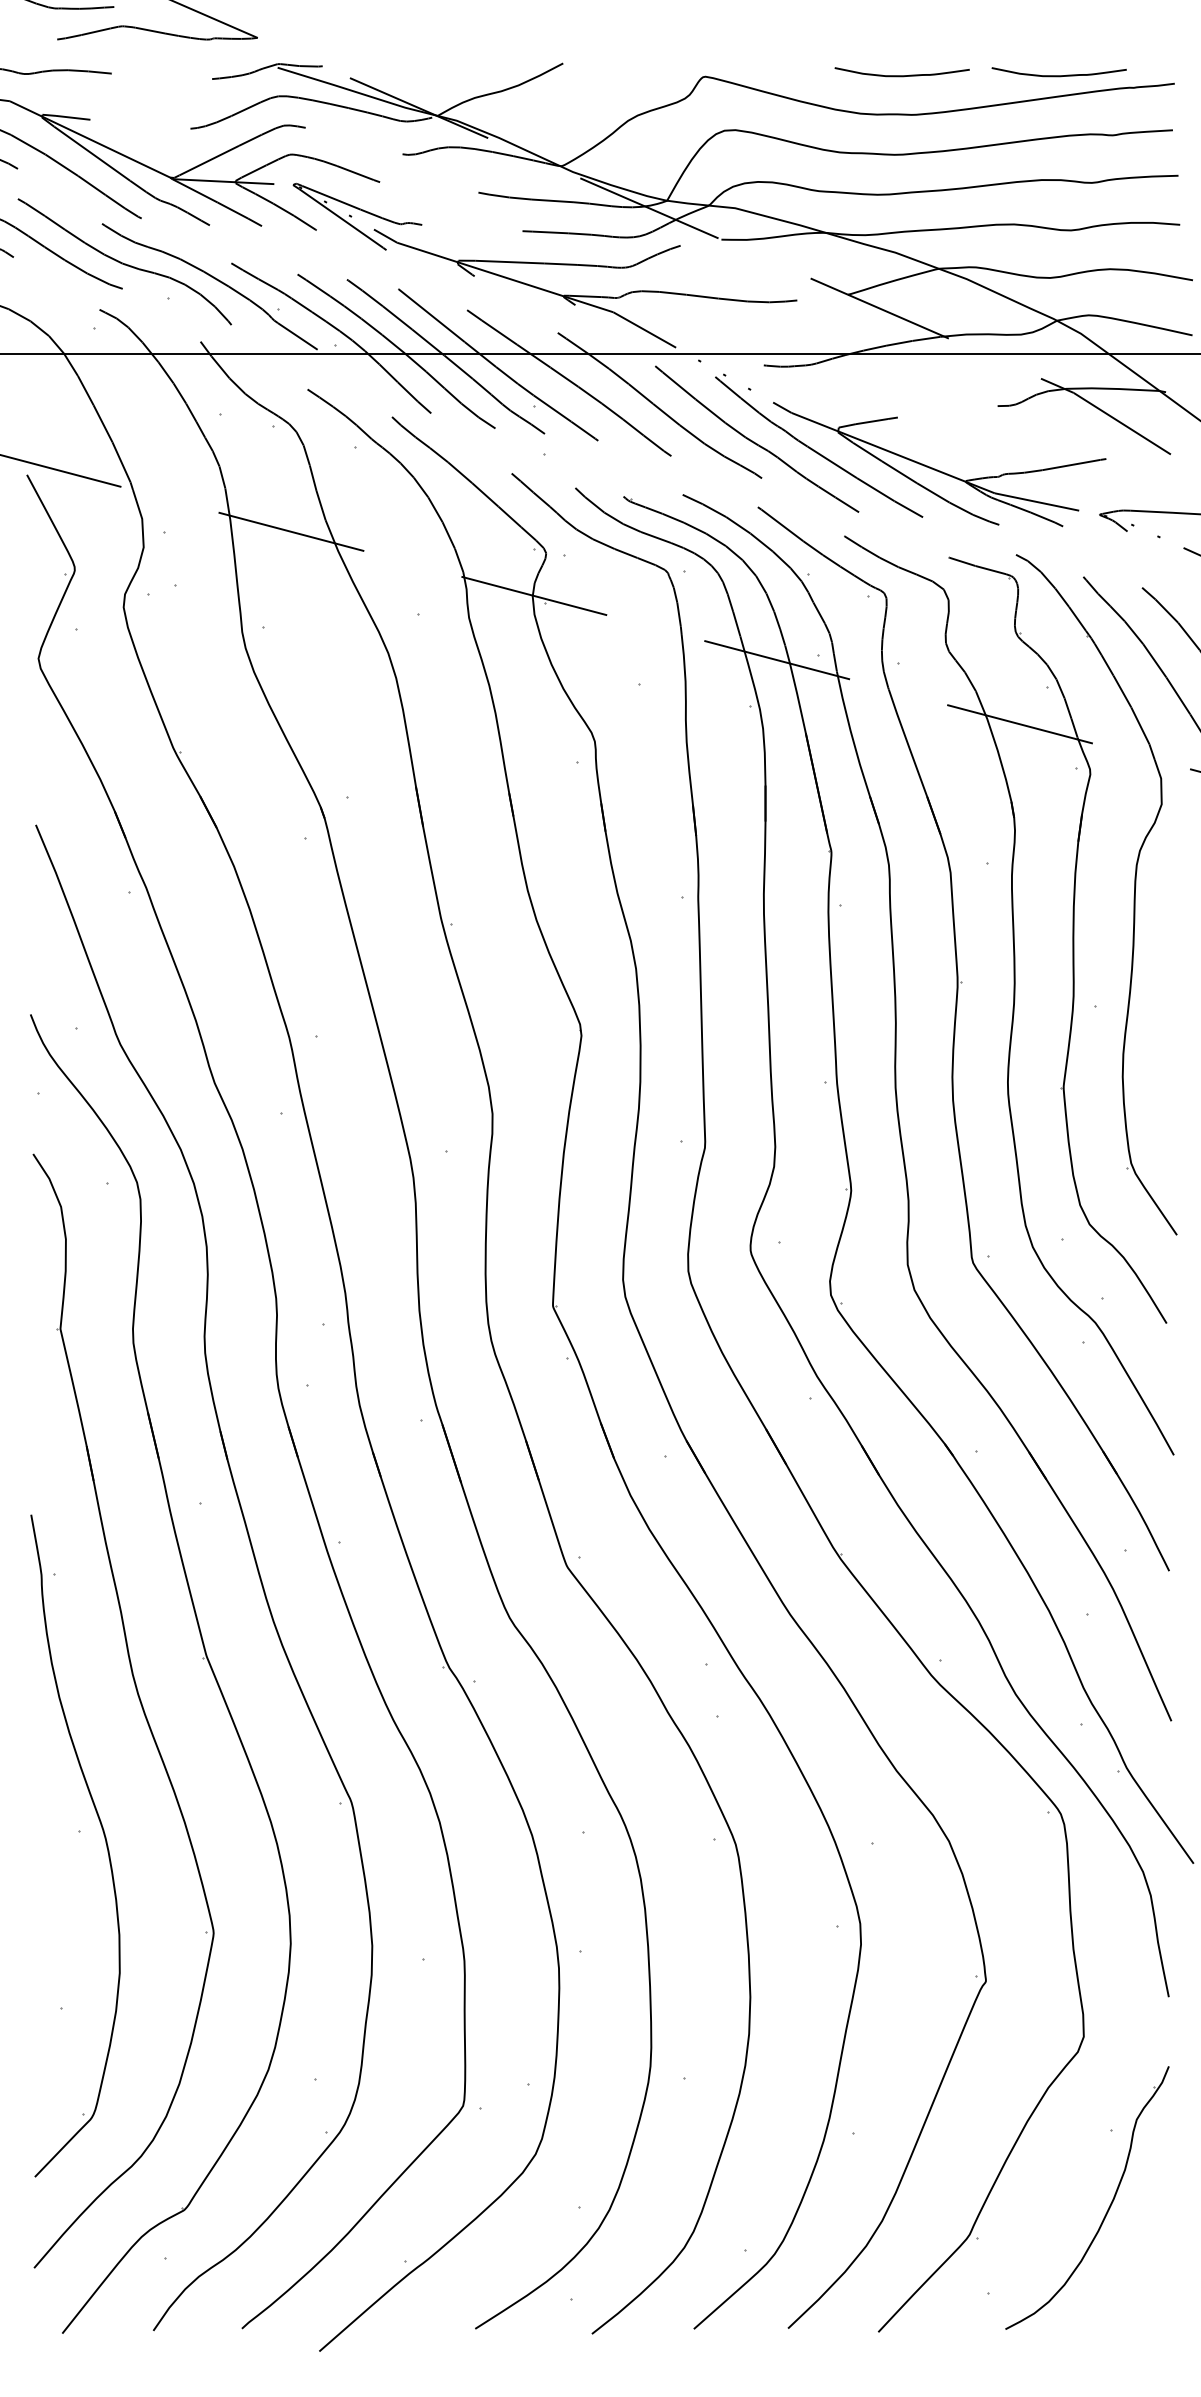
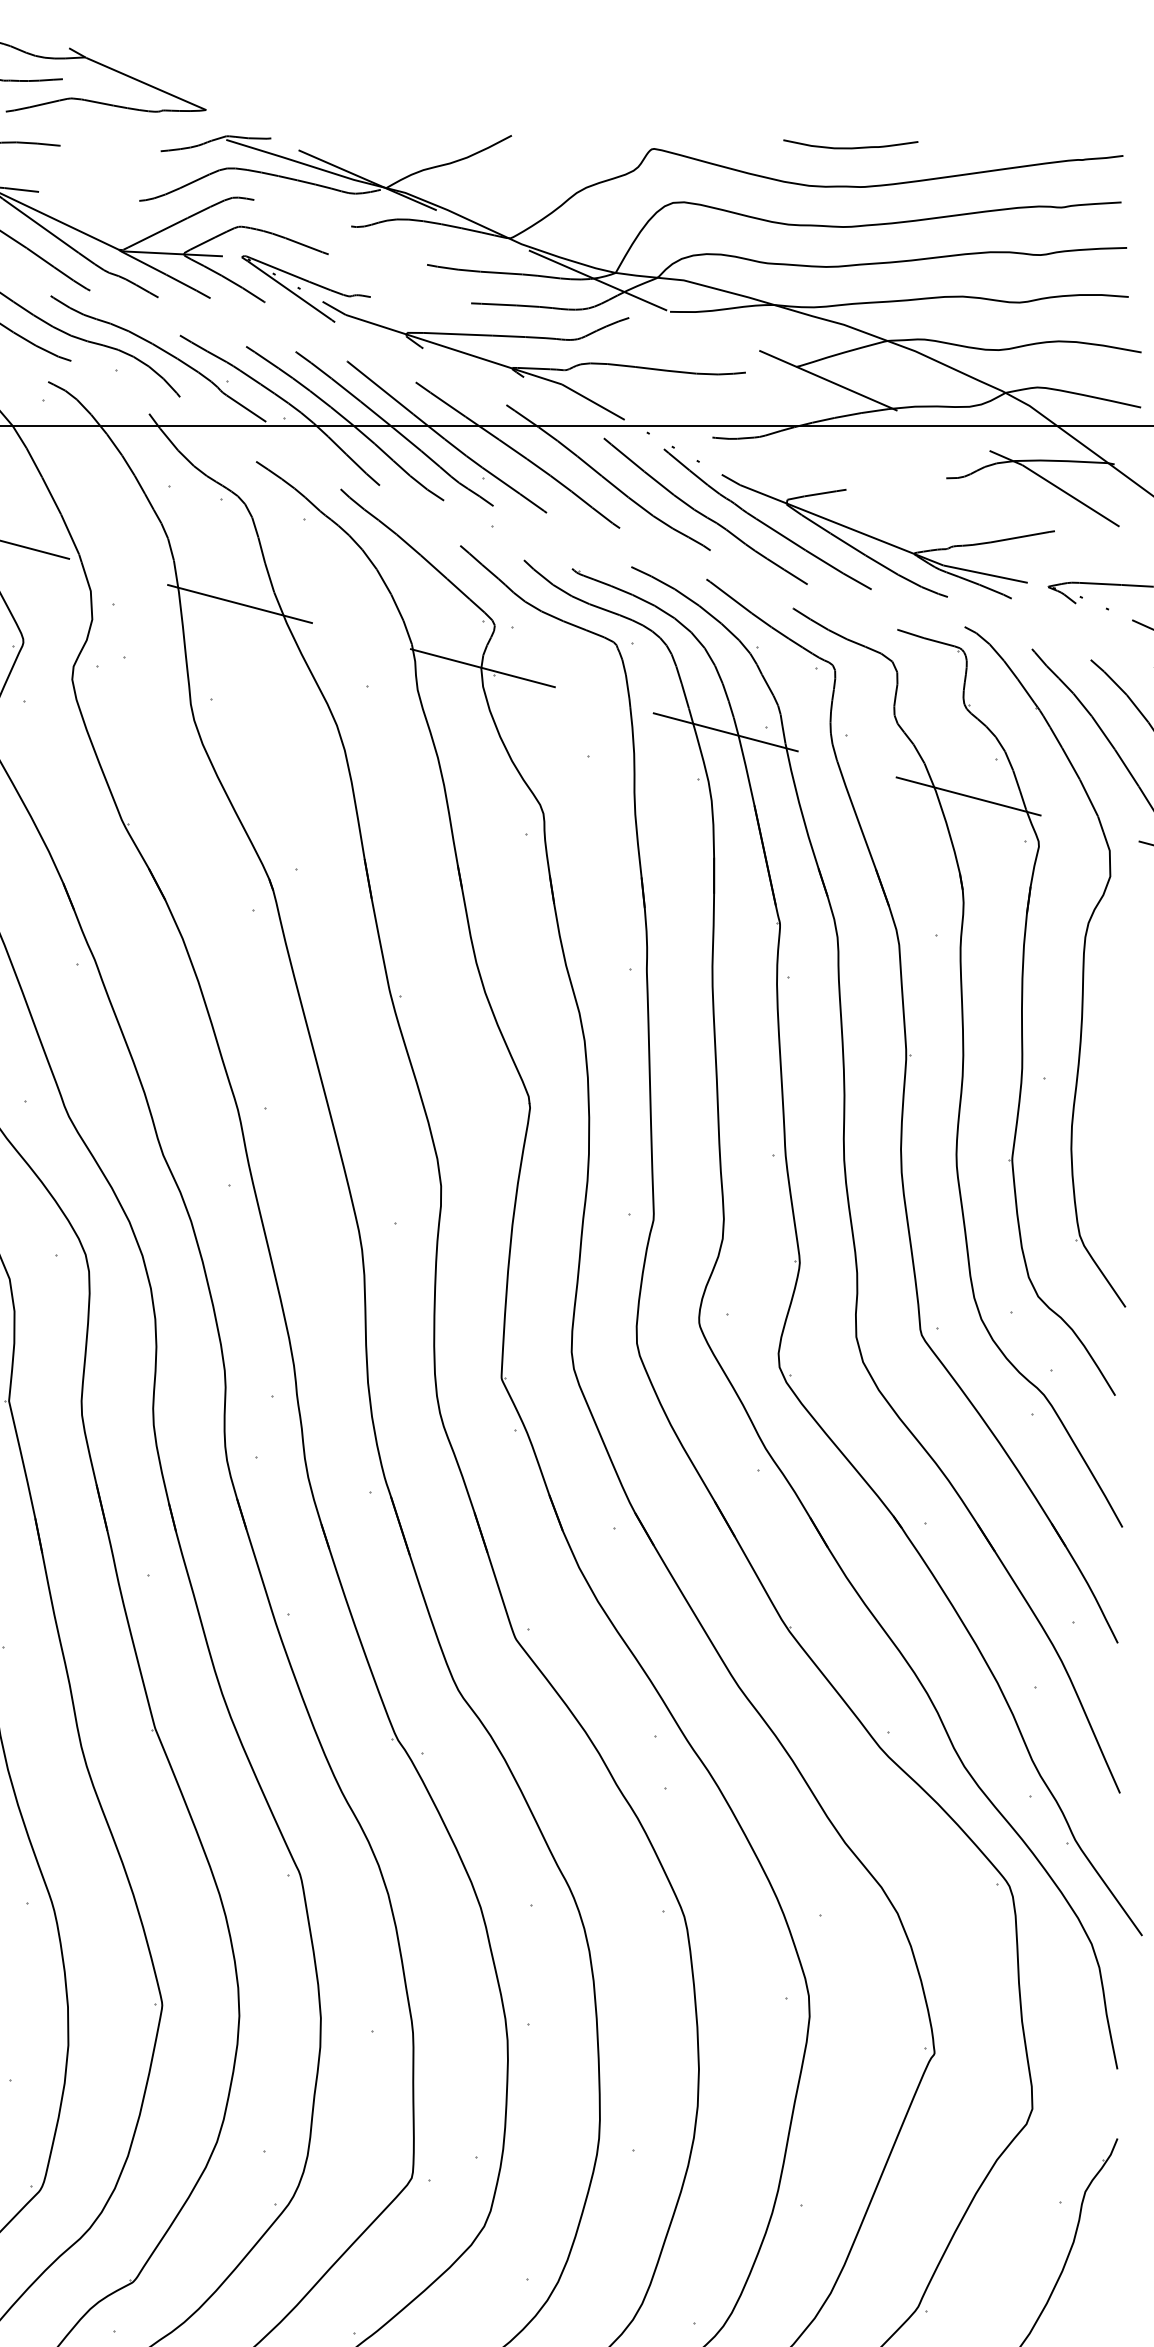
curve: (1058, 75) -> (1007, 147), removed

